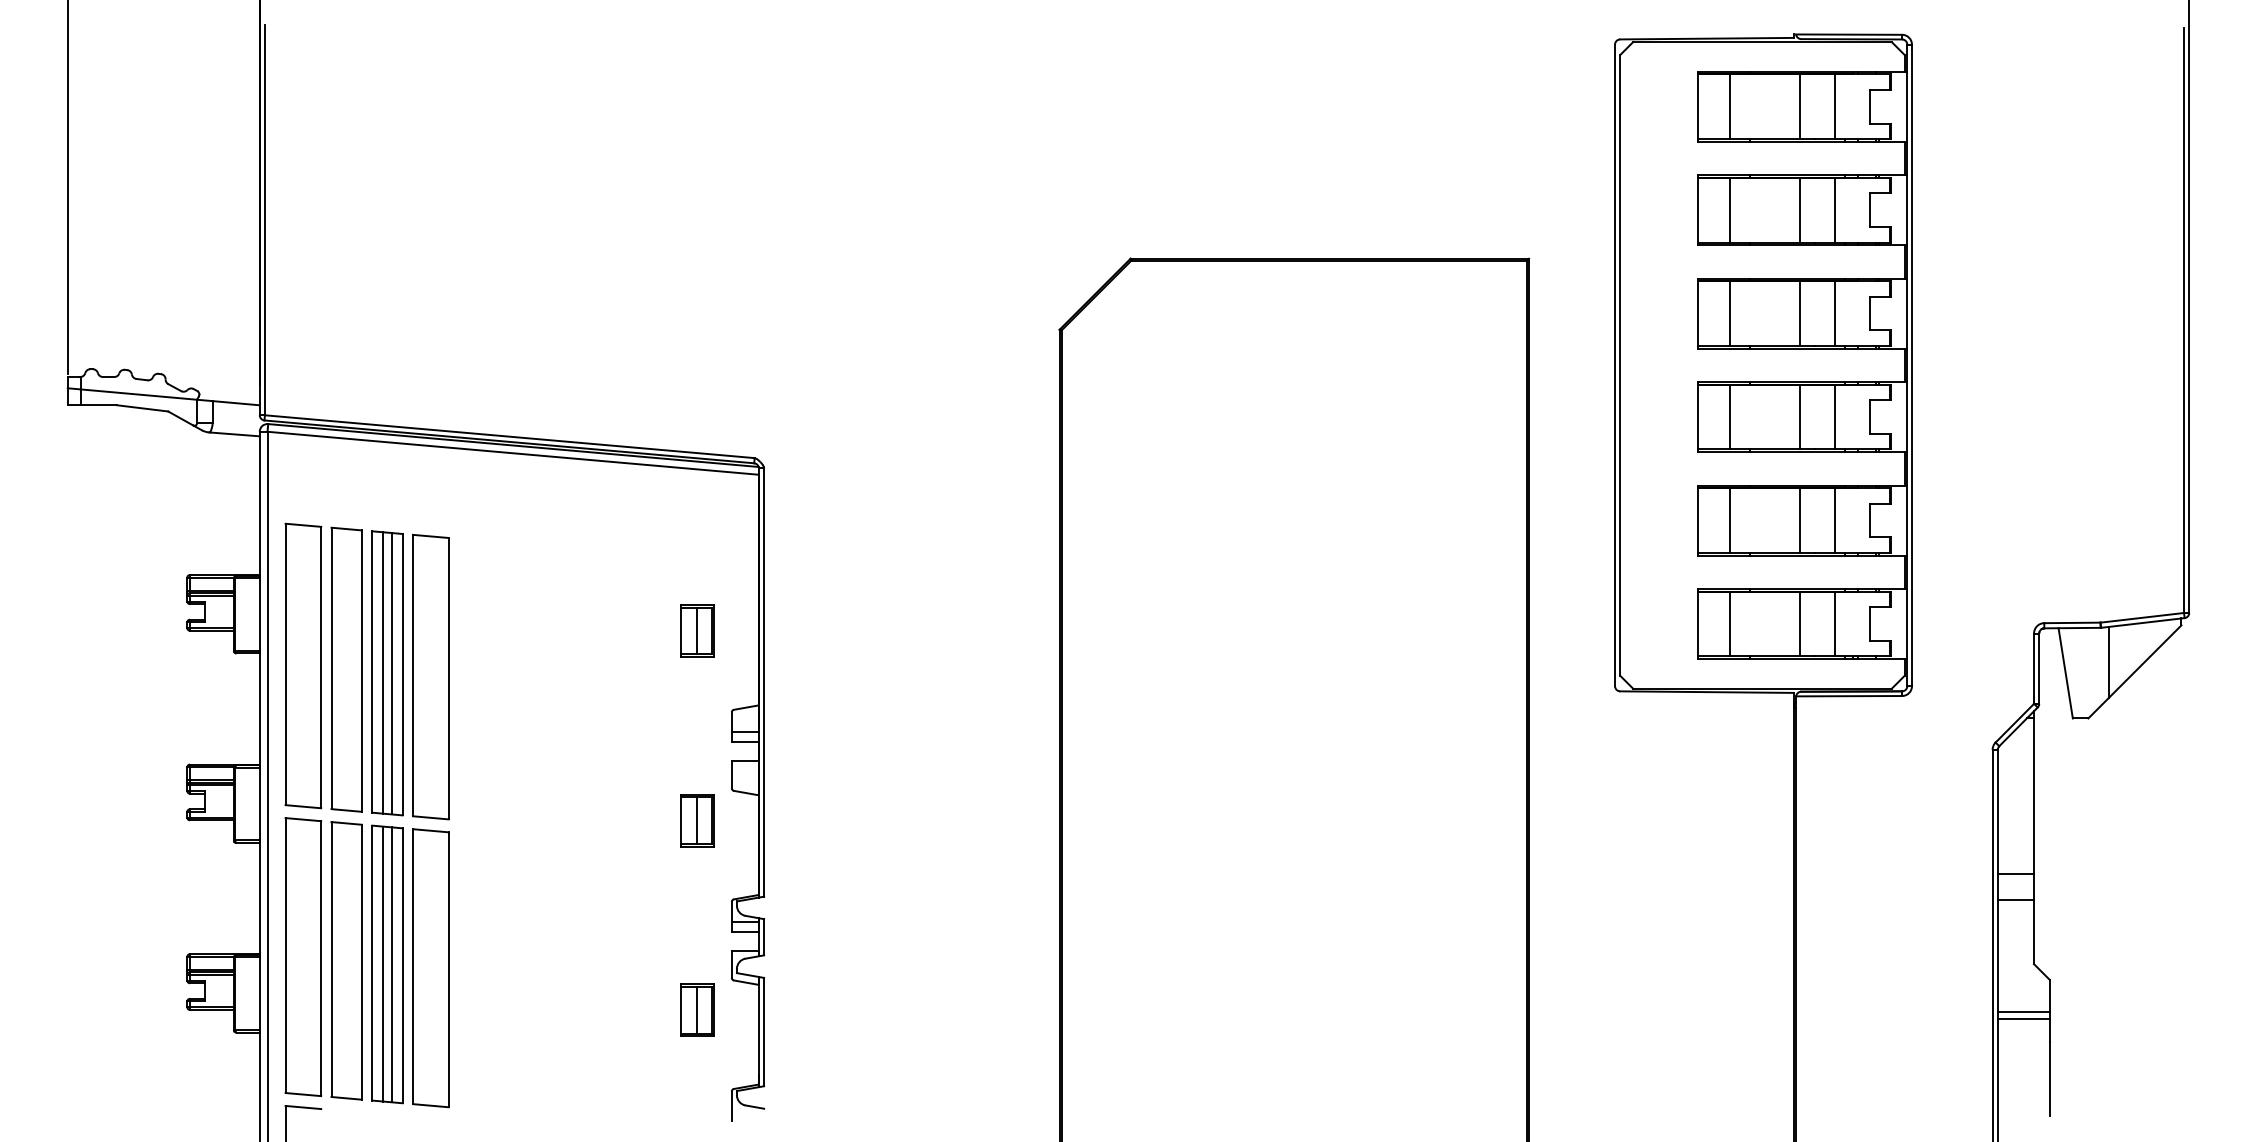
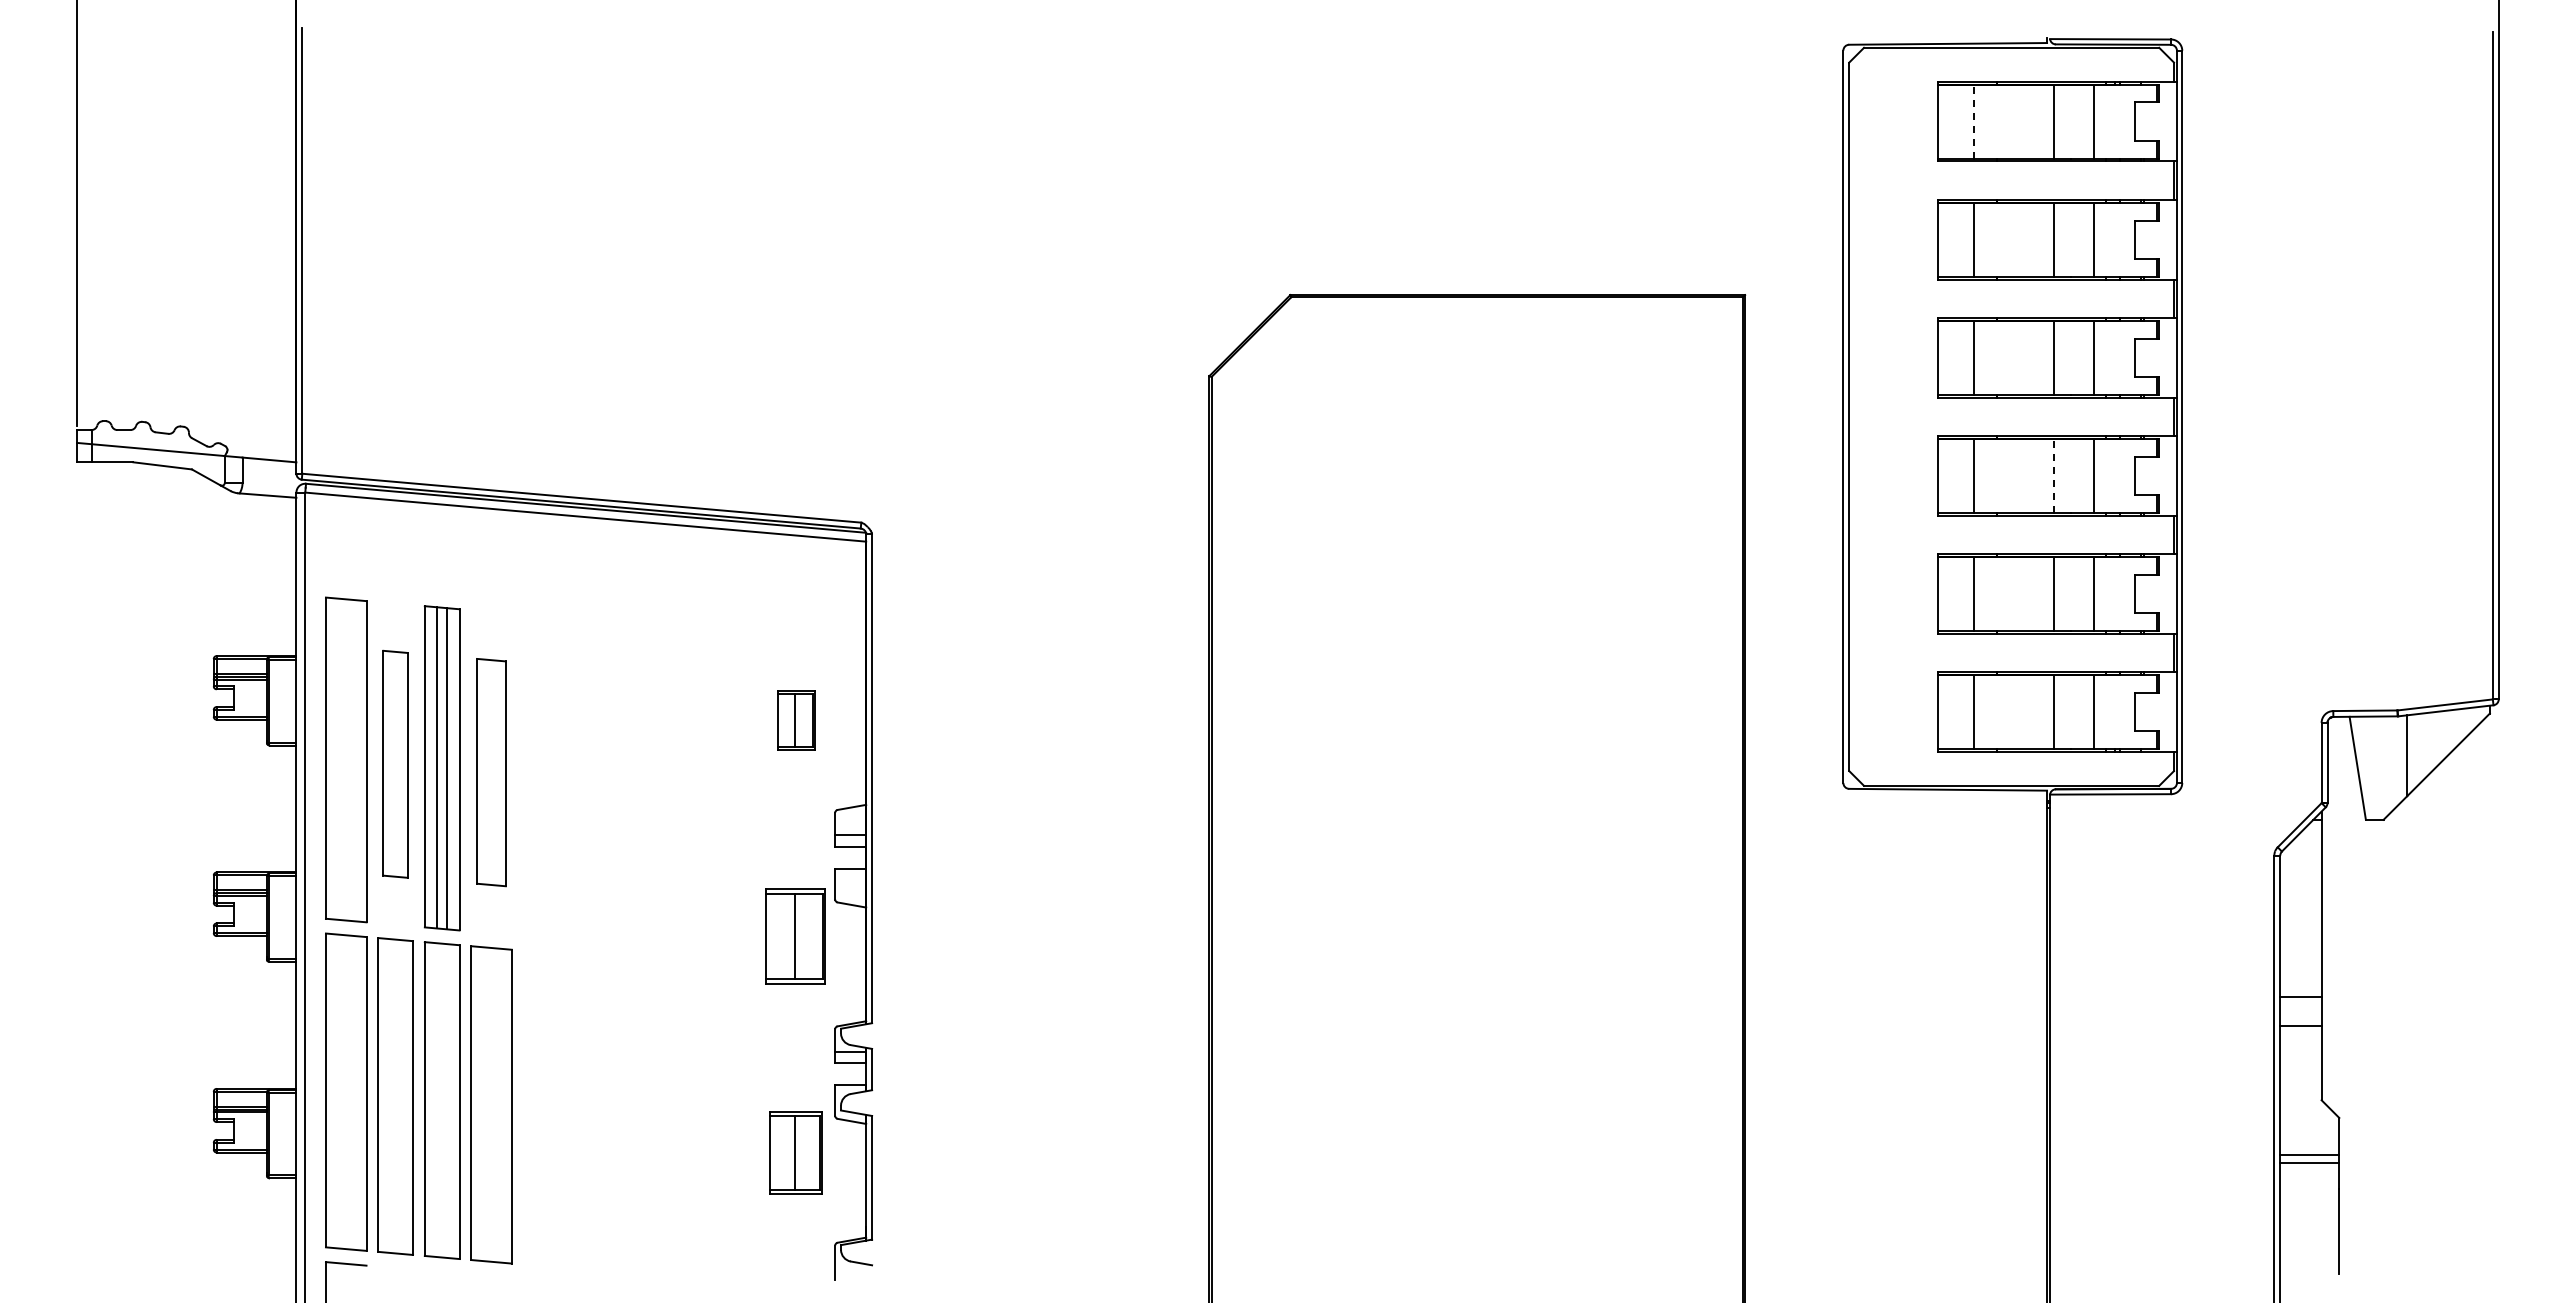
line: (1729, 106) -> (1974, 121), solid -> dashed
line: (1800, 416) -> (2054, 475), solid -> dashed
part: (346, 669) -> (395, 764), size x0.7
part: (430, 677) -> (491, 772), size x0.7
part: (697, 820) -> (796, 936), size x1.6
line: (382, 964) -> (436, 1100), removed
line: (391, 964) -> (446, 1100), removed
part: (697, 1009) -> (796, 1152), size x1.4

